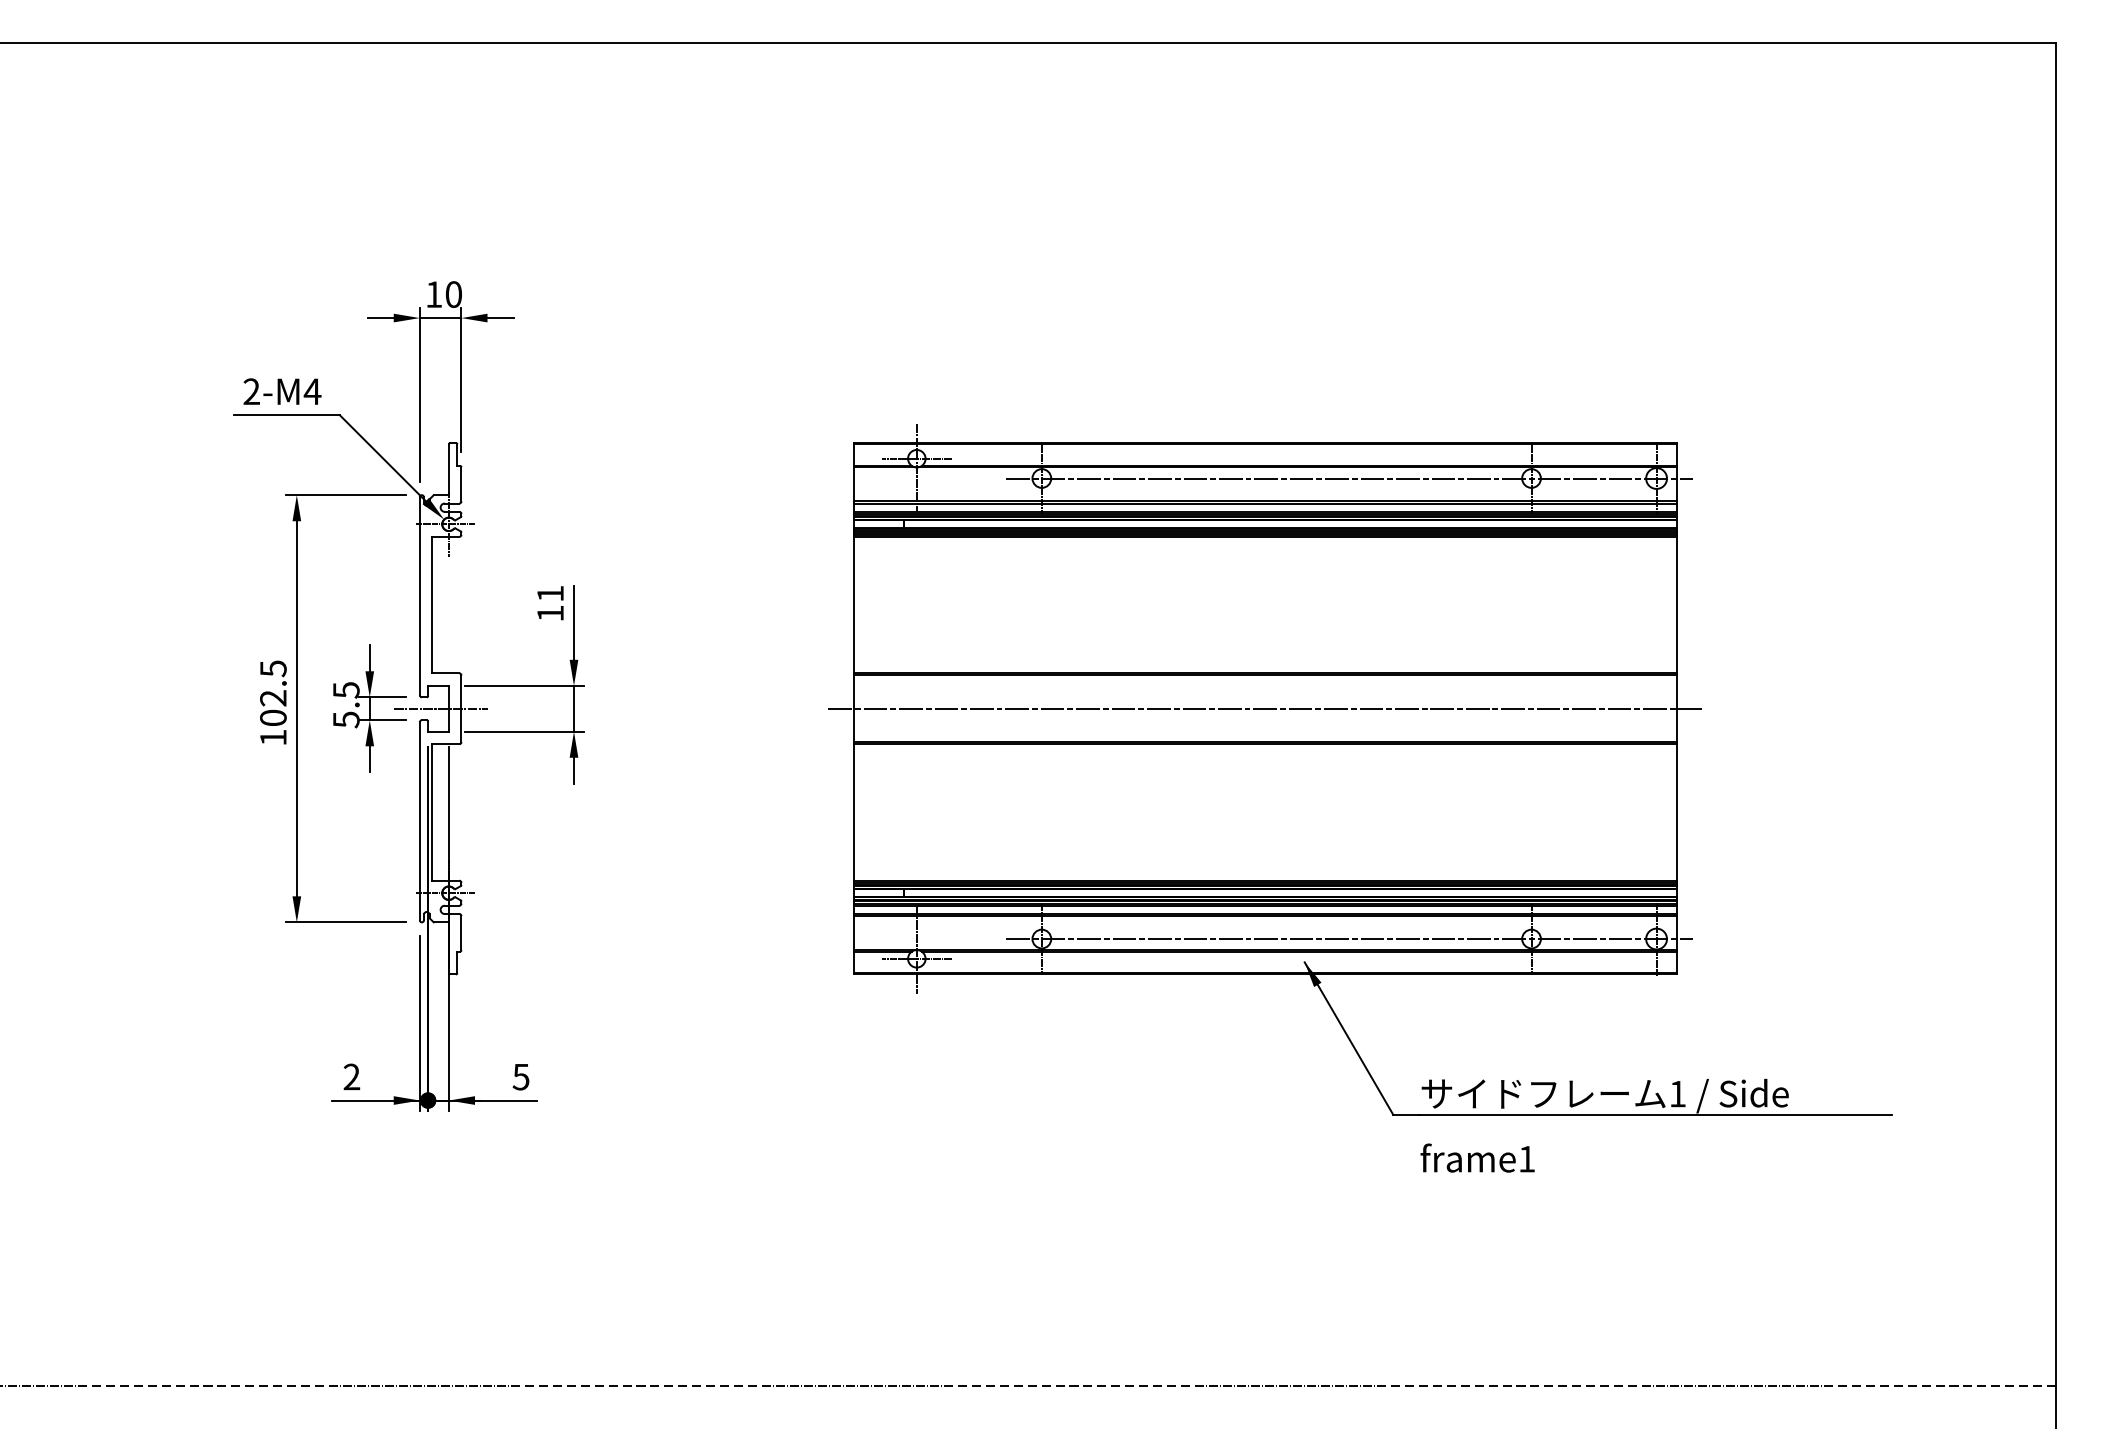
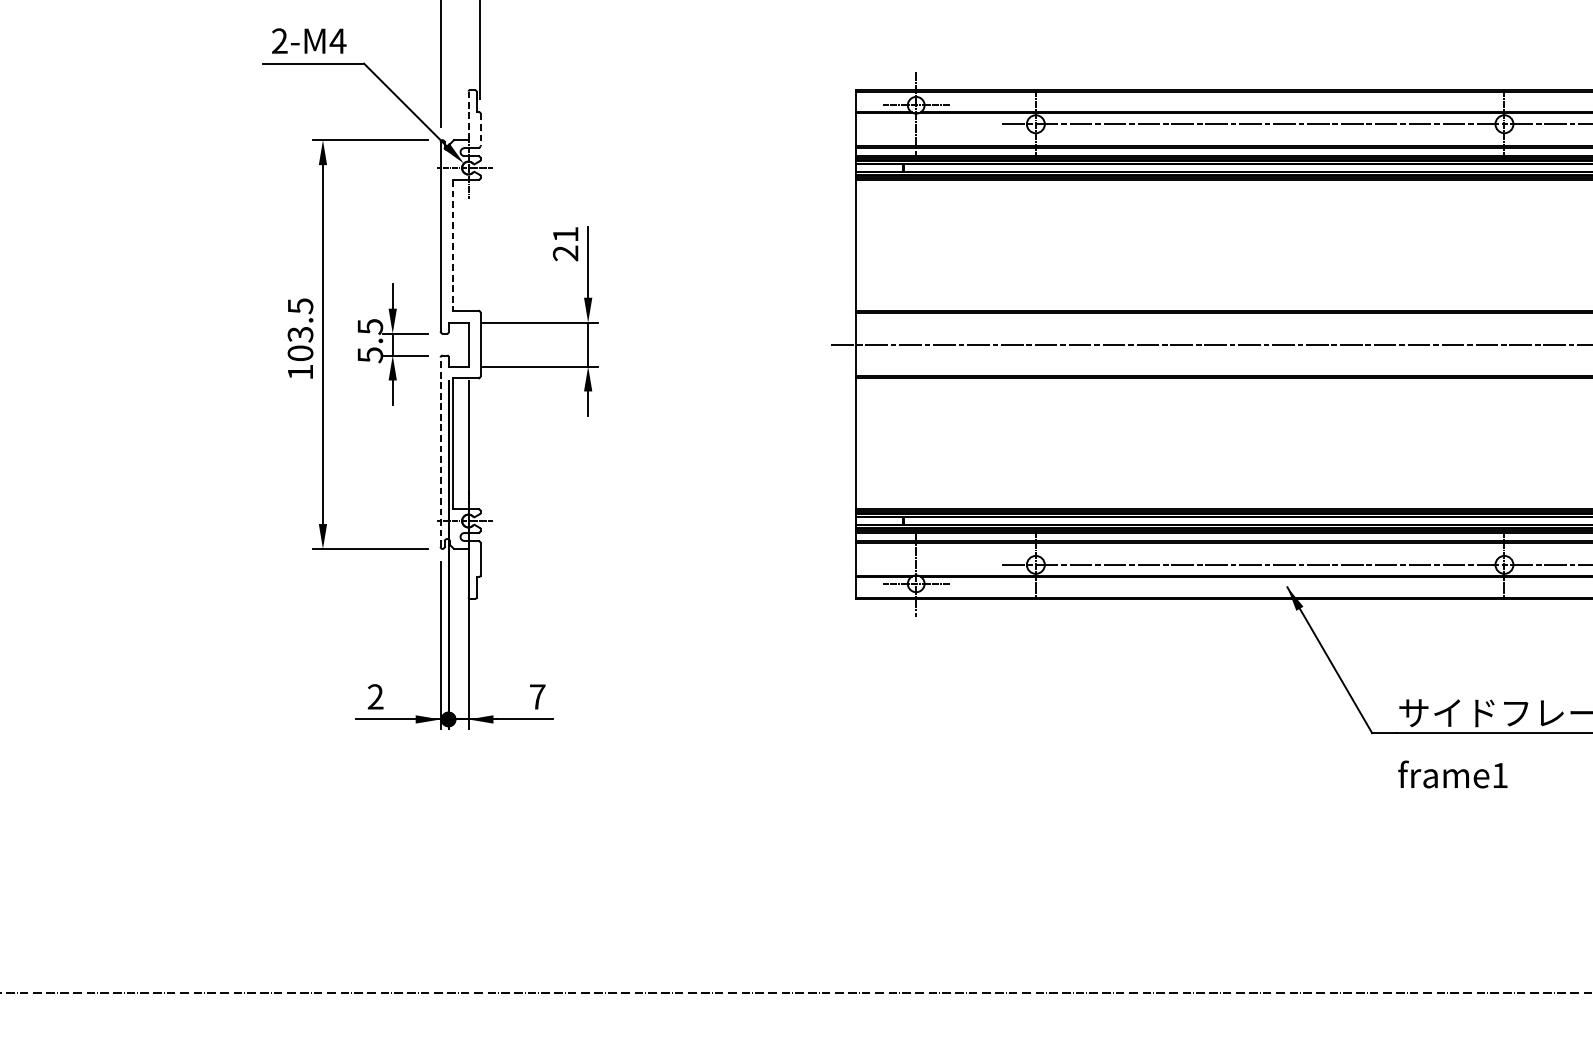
line: (448, 469) -> (468, 115), solid -> dashed
line: (461, 484) -> (480, 129), solid -> dashed
line: (432, 605) -> (452, 245), solid -> dashed
text: (550, 613) -> (565, 253), 11 -> 21
text: (273, 698) -> (300, 334), 102.5 -> 103.5
line: (440, 708) -> (460, 344), removed
line: (419, 821) -> (440, 452), solid -> dashed
text: (520, 1077) -> (536, 697), 5 -> 7

